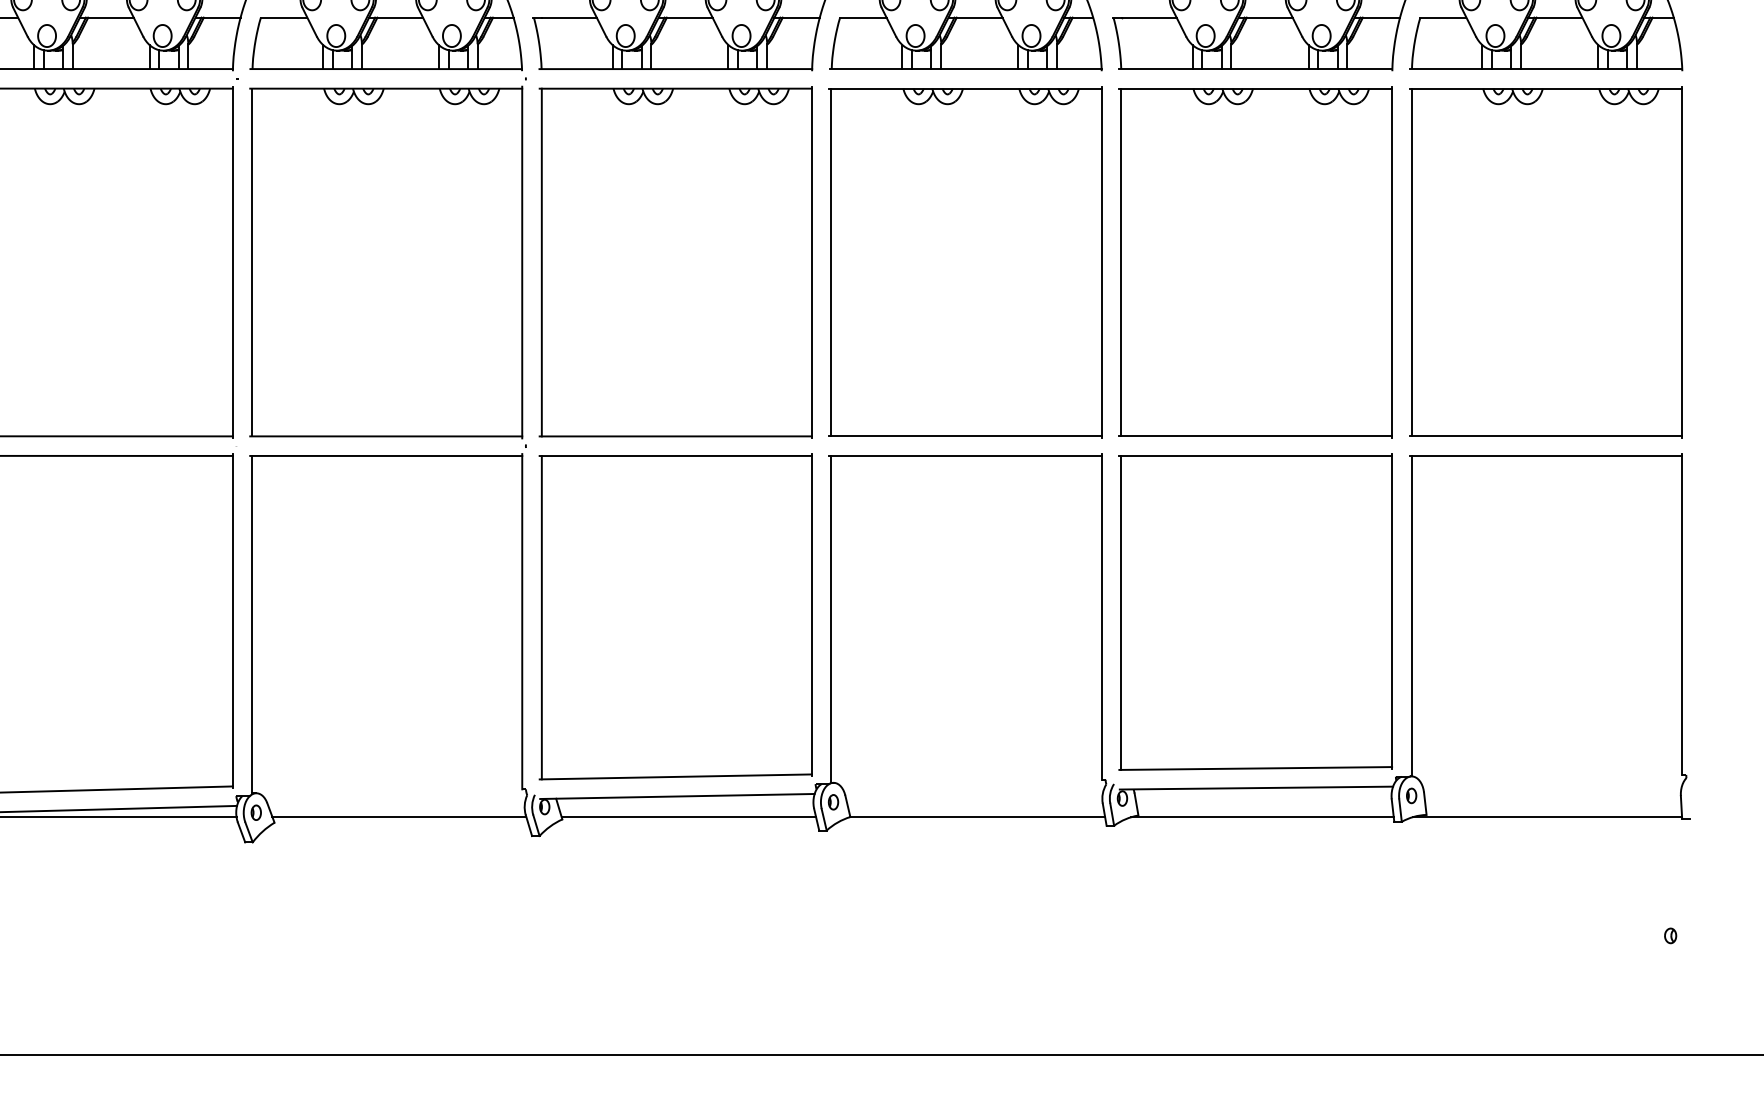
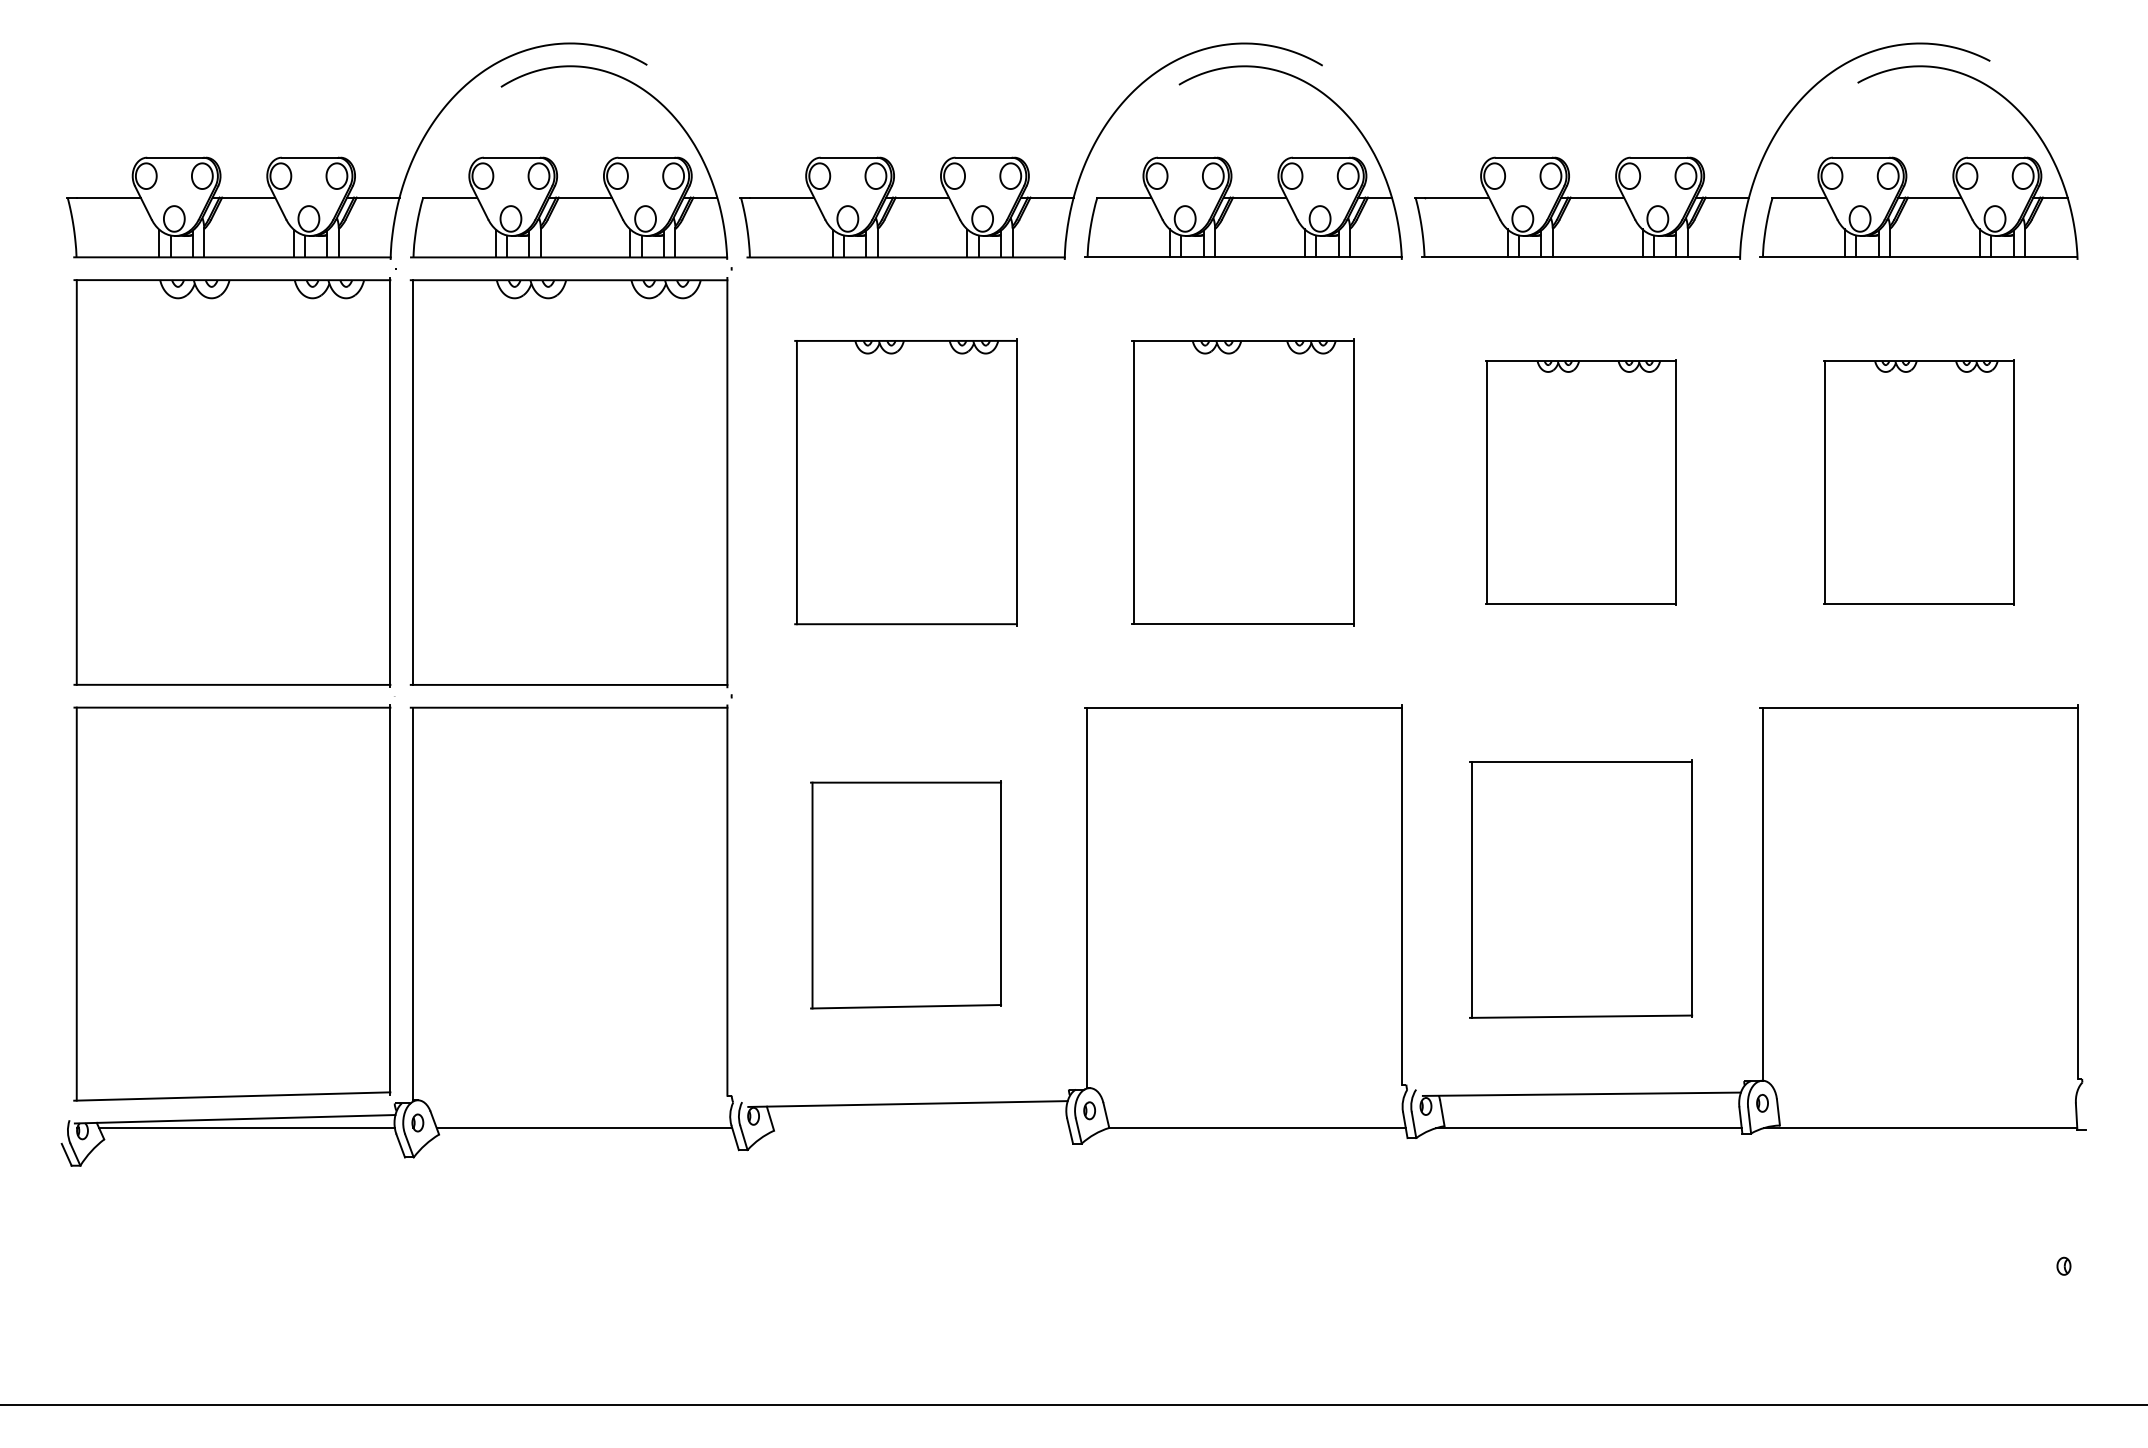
part: (675, 262) -> (905, 482), size x0.7
part: (965, 262) -> (1243, 482), size x0.7
part: (1255, 262) -> (1580, 482), size x0.6
part: (1545, 262) -> (1918, 482), size x0.6
part: (1255, 611) -> (1580, 888), size x0.7
part: (675, 616) -> (905, 894), size x0.6
line: (689, 817) -> (921, 1128), removed

